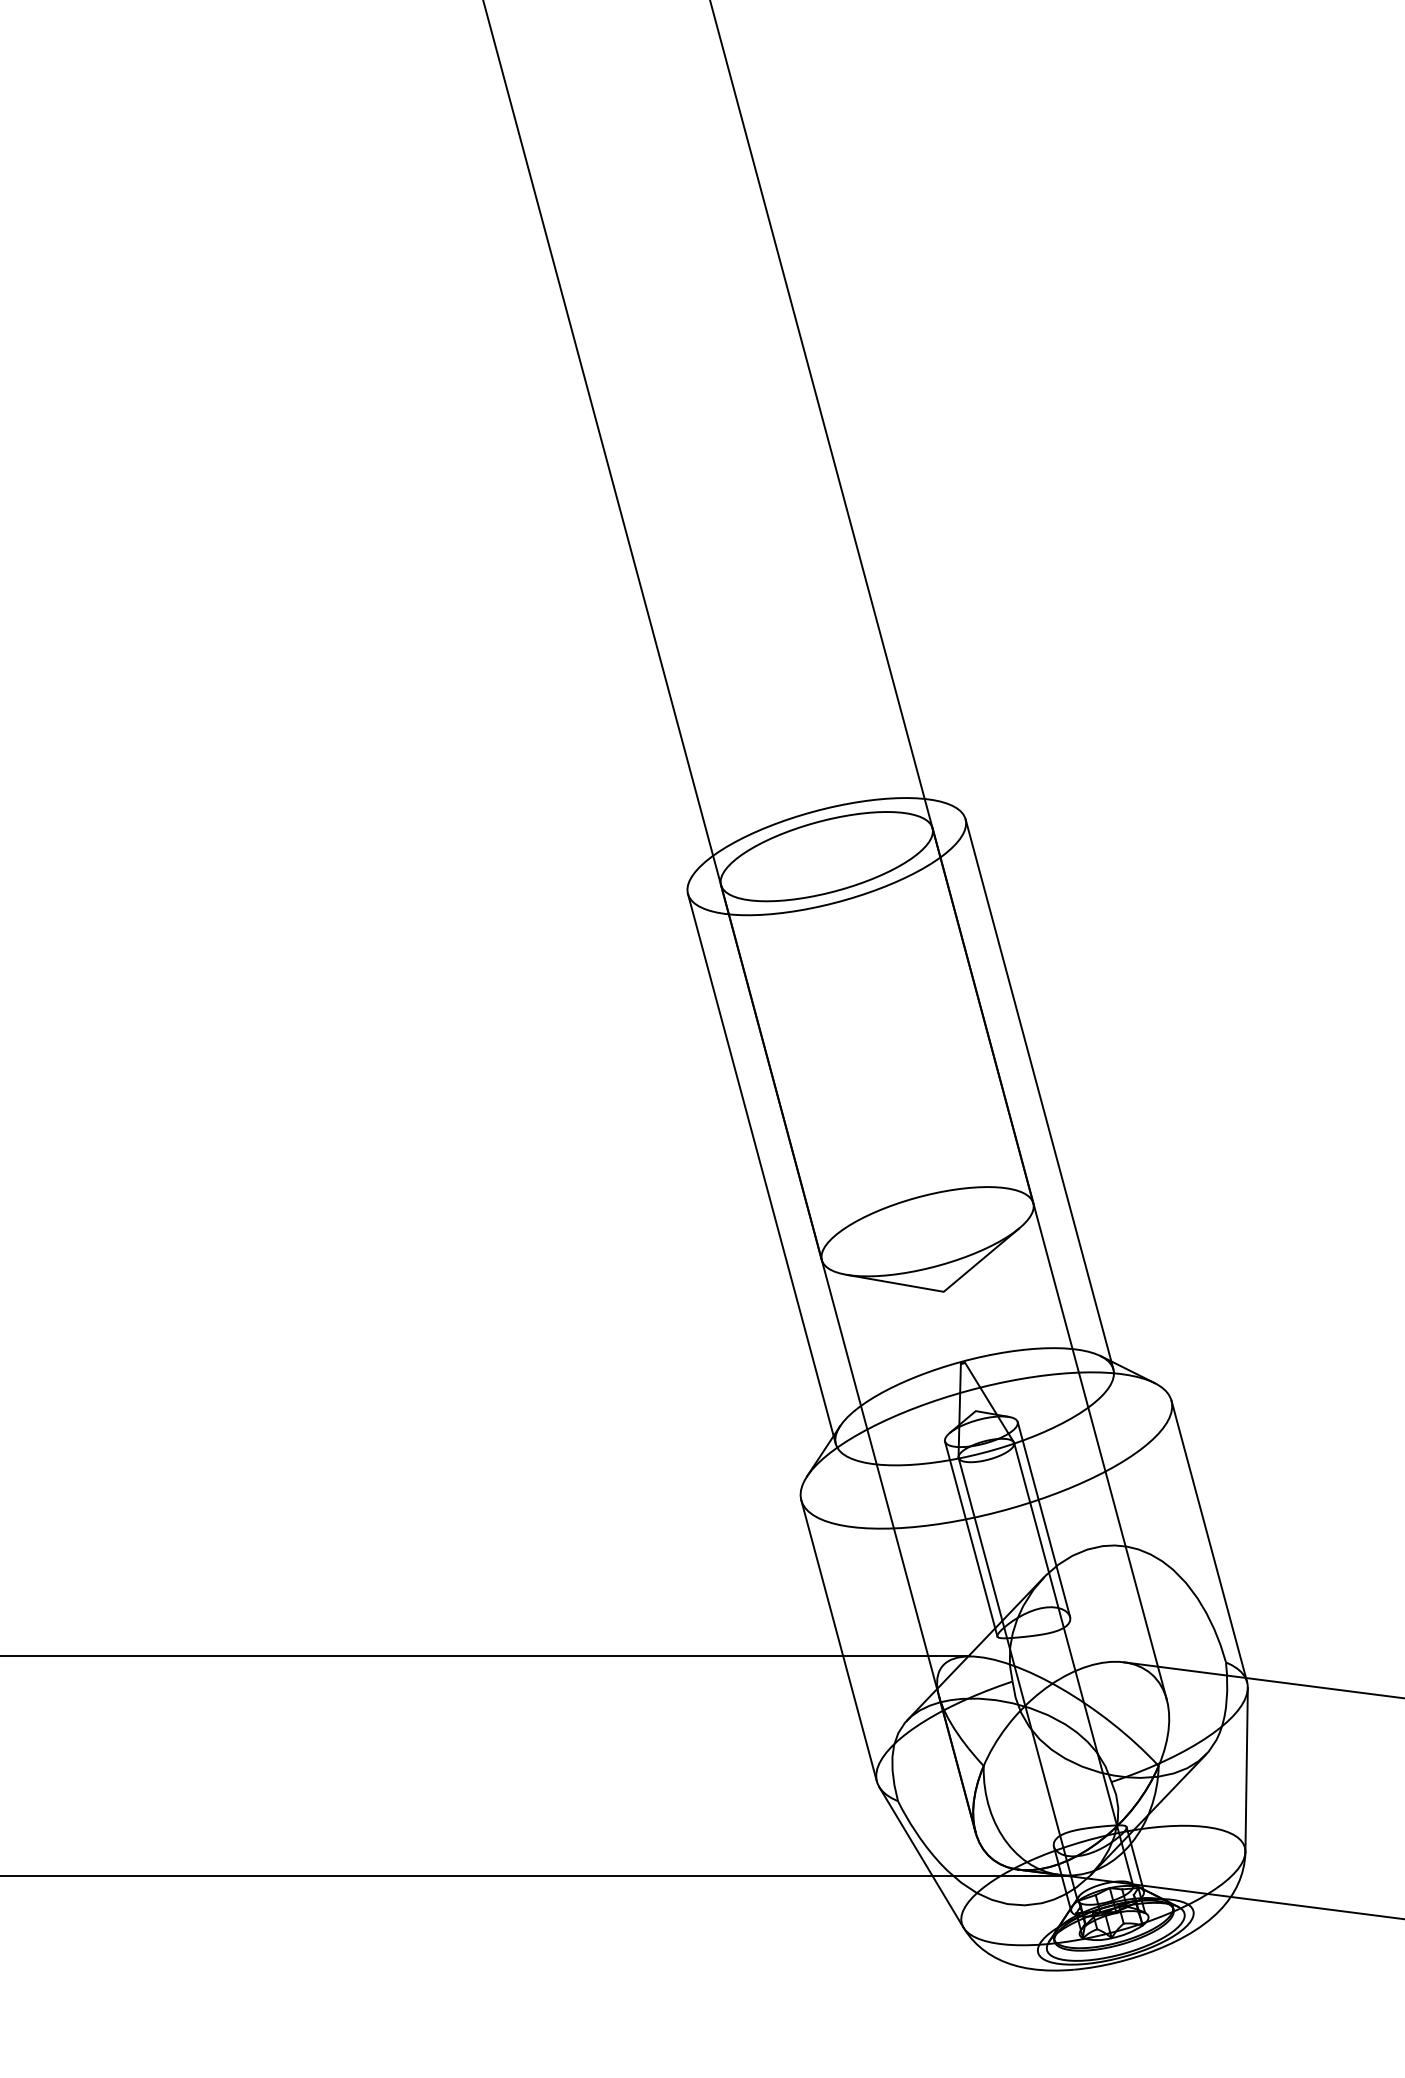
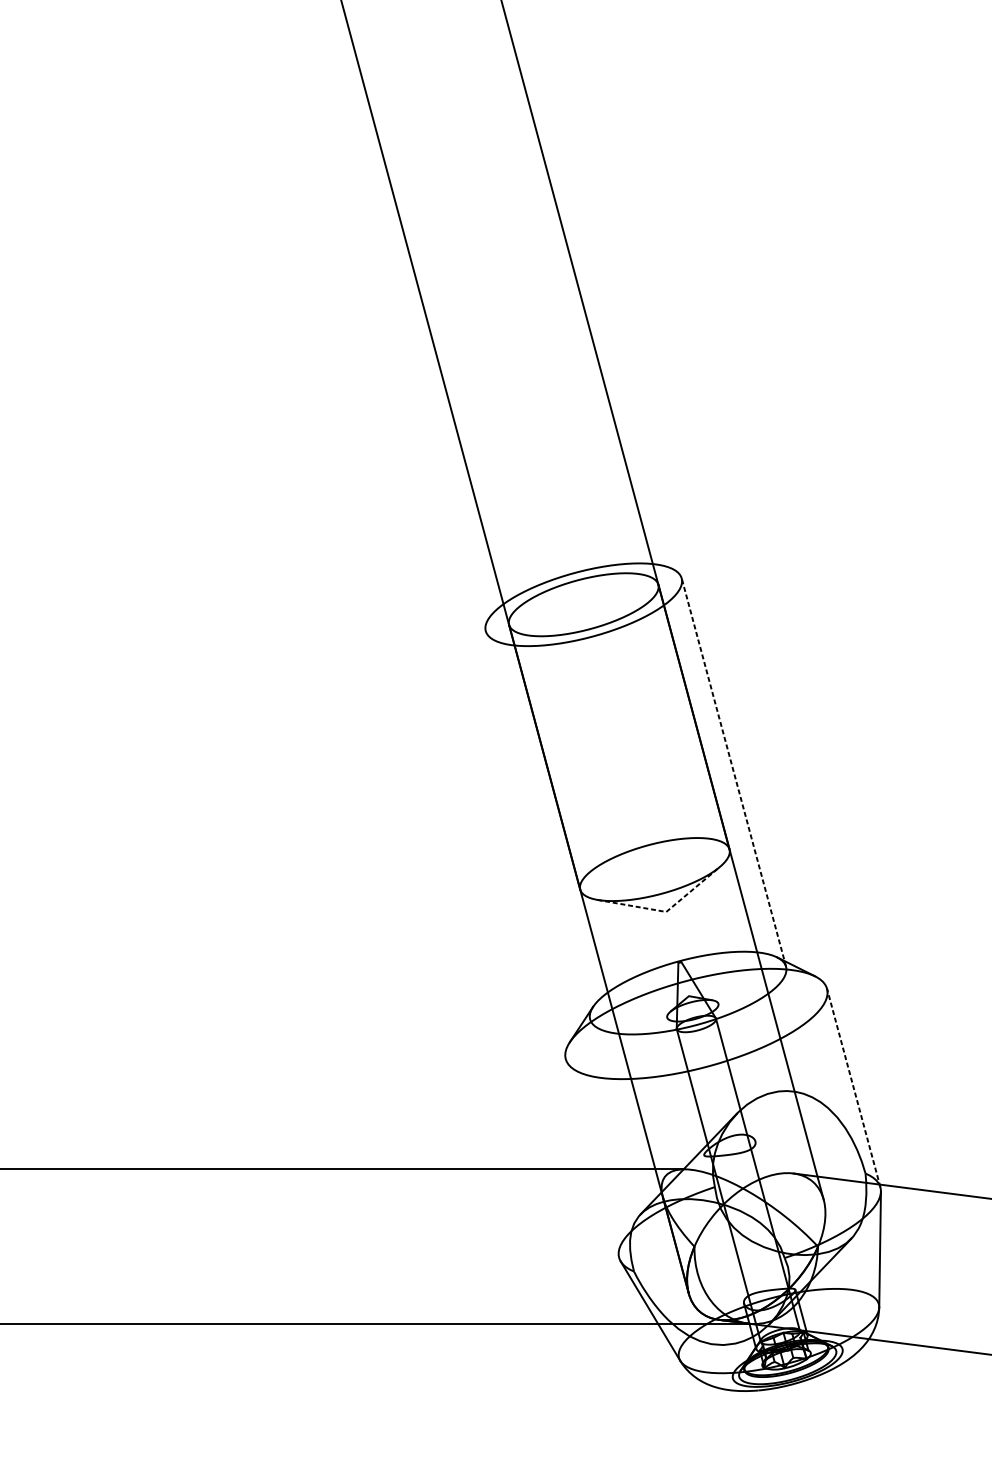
line: (1039, 1094) -> (733, 772), solid -> dashed
line: (761, 1168) -> (537, 824), removed
line: (943, 1291) -> (666, 911), solid -> dashed
line: (1043, 1519) -> (736, 1072), removed
line: (971, 1538) -> (685, 1086), removed
line: (1209, 1541) -> (853, 1088), solid -> dashed
line: (838, 1640) -> (592, 1158), removed

